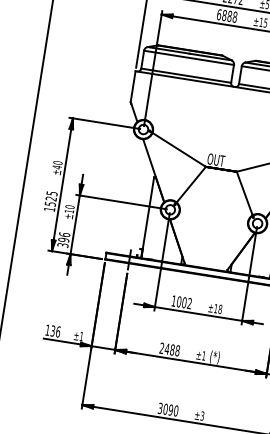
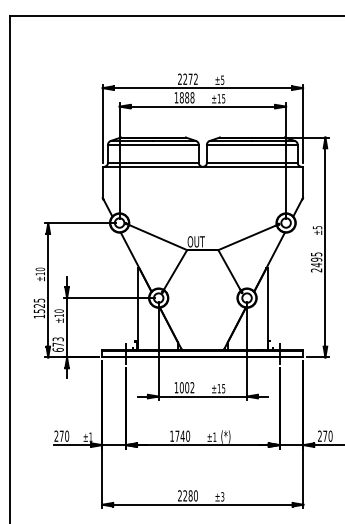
text: (219, 14) -> (176, 97), 6888 -> 1888
text: (56, 166) -> (39, 273), ±40 -> ±10
text: (63, 239) -> (57, 344), 396 -> 673
text: (220, 309) -> (223, 388), ±18 -> ±15
text: (52, 330) -> (61, 435), 136 -> 270
text: (170, 348) -> (180, 435), 2488 -> 1740
text: (165, 408) -> (185, 495), 3090 -> 2280

